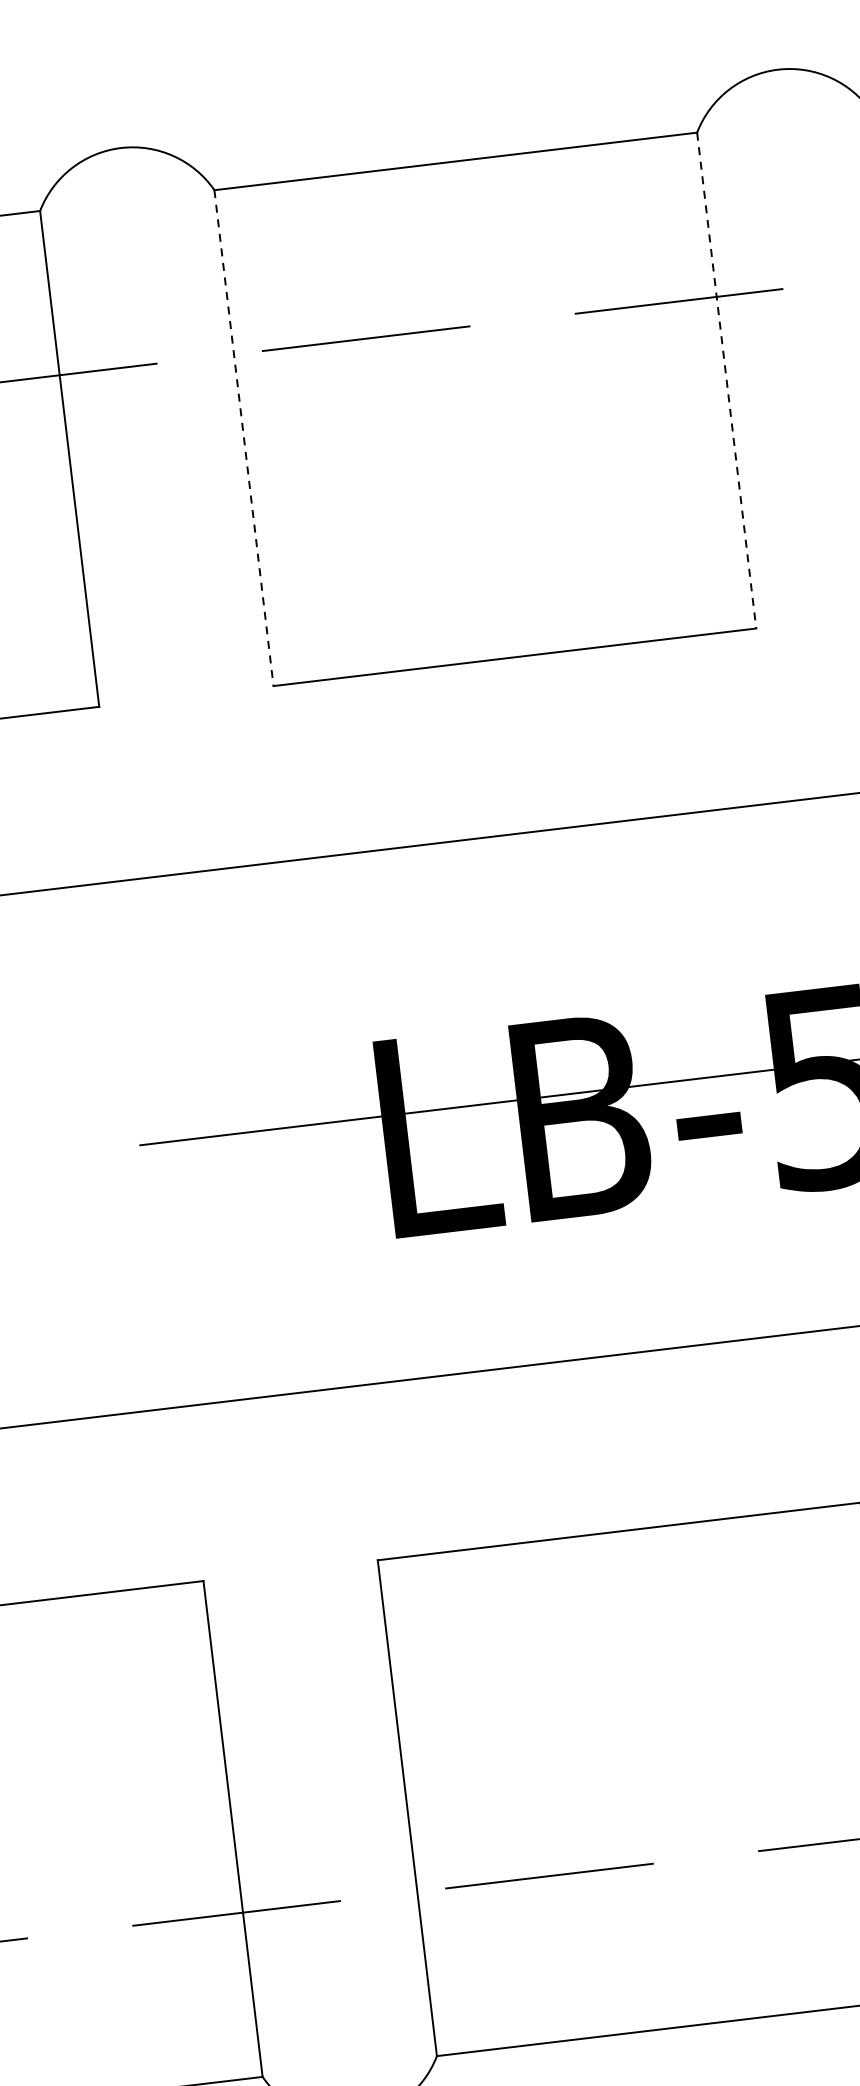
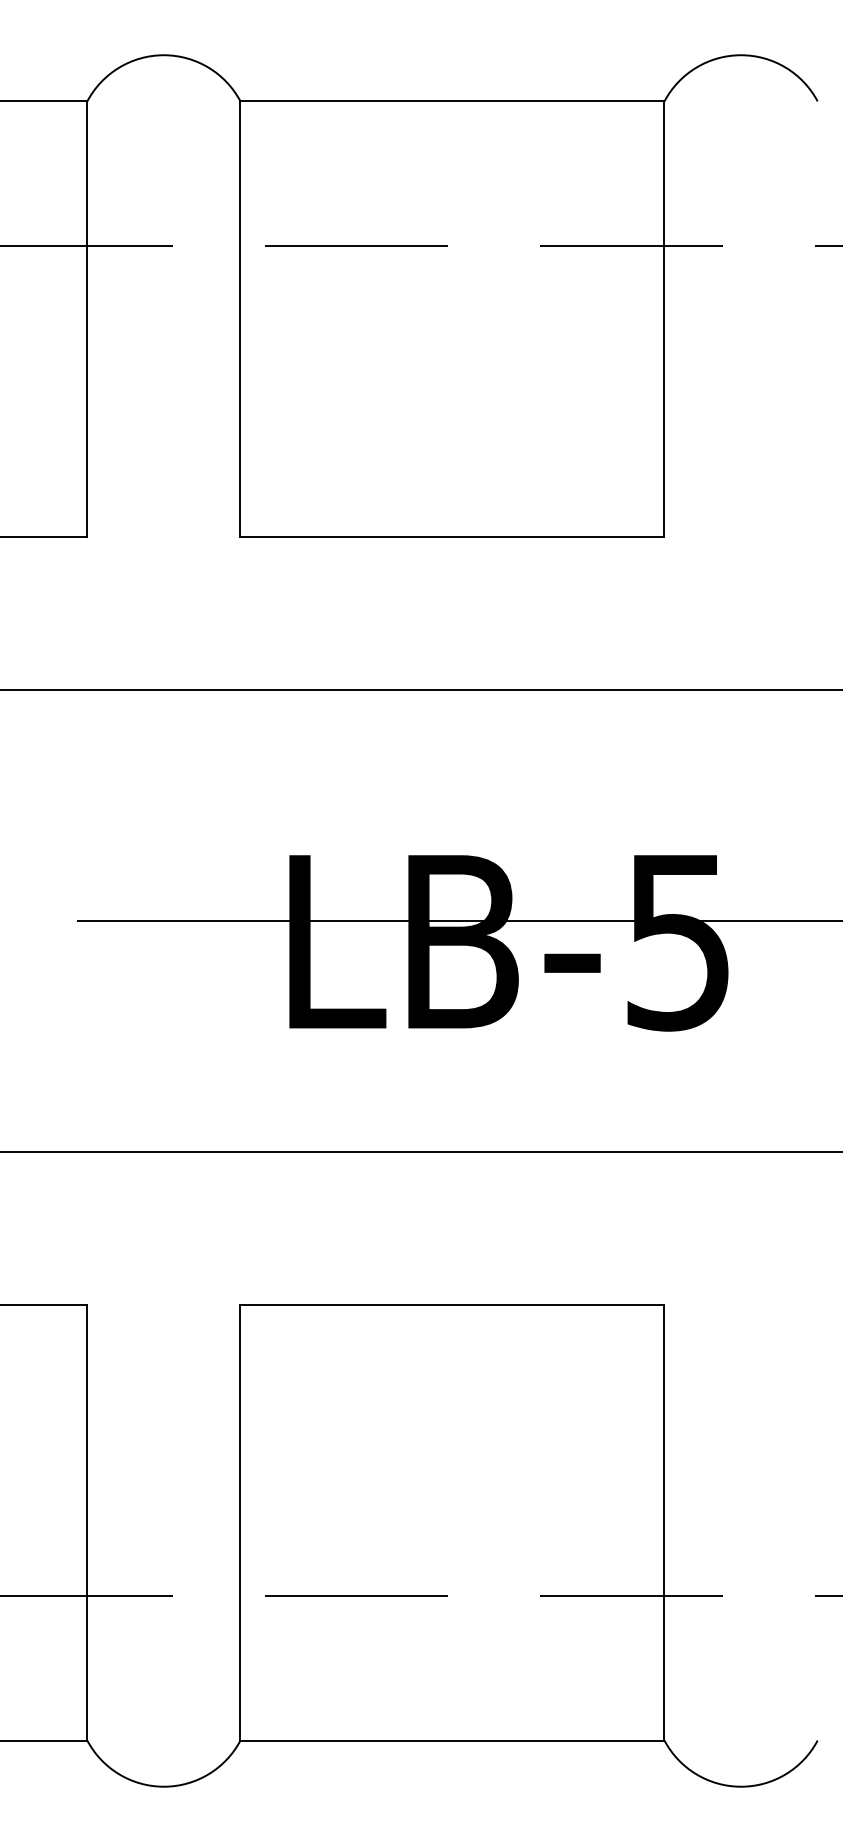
line: (726, 380) -> (664, 319), dashed -> solid
line: (244, 438) -> (240, 319), dashed -> solid

